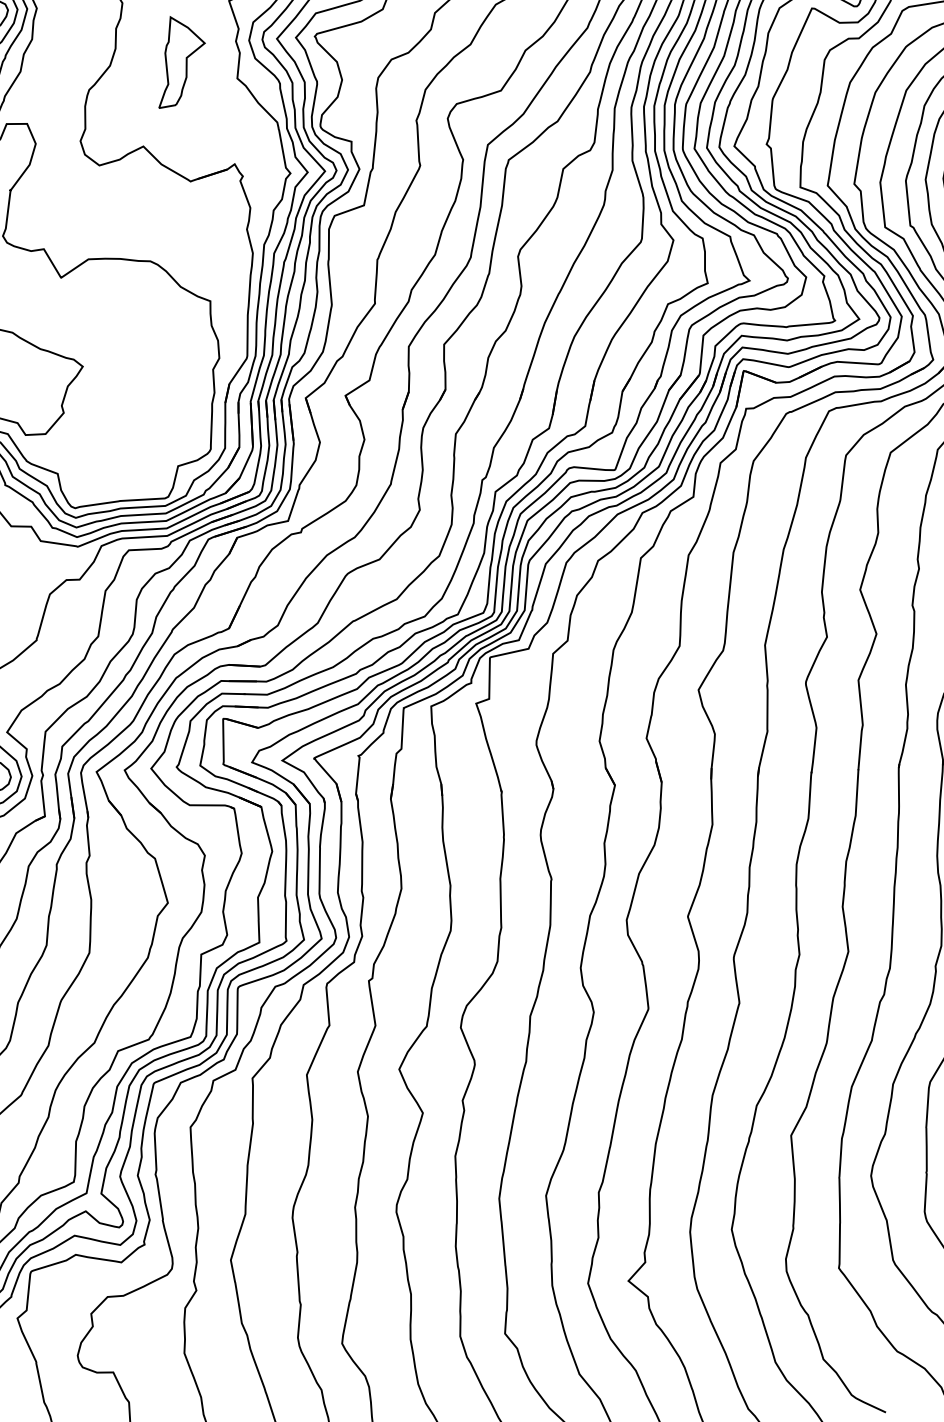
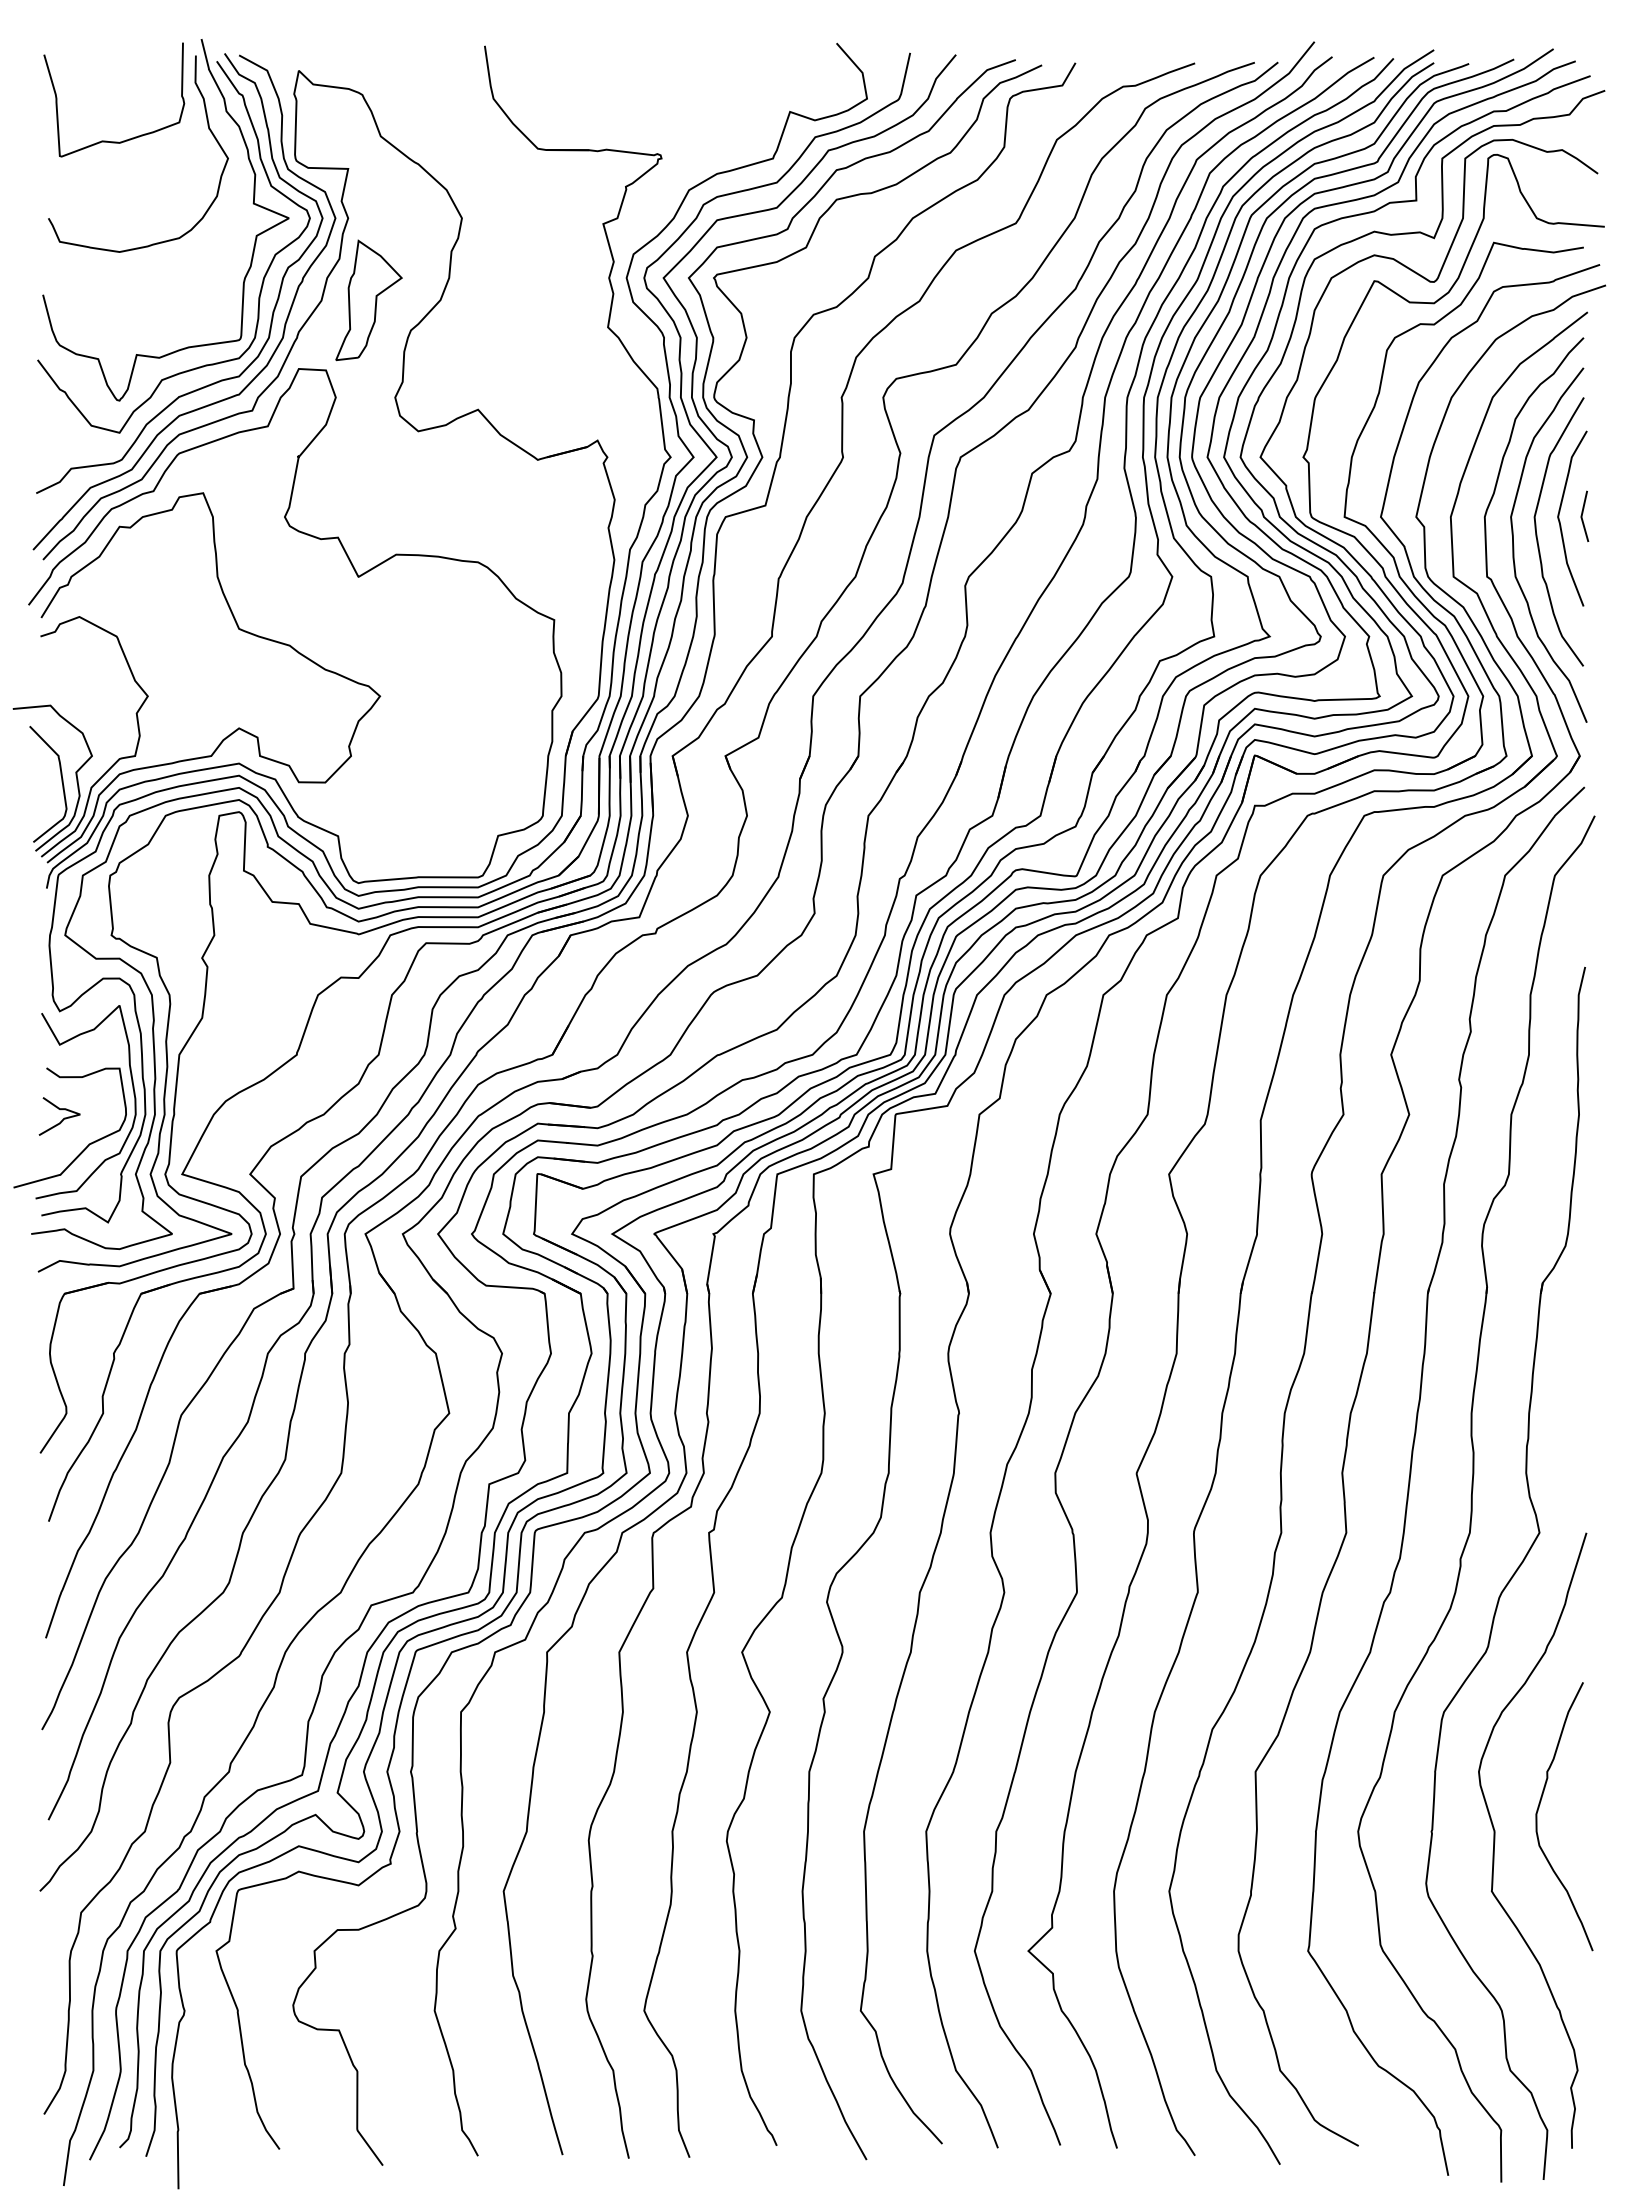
part: (180, 61) -> (368, 300), moved

